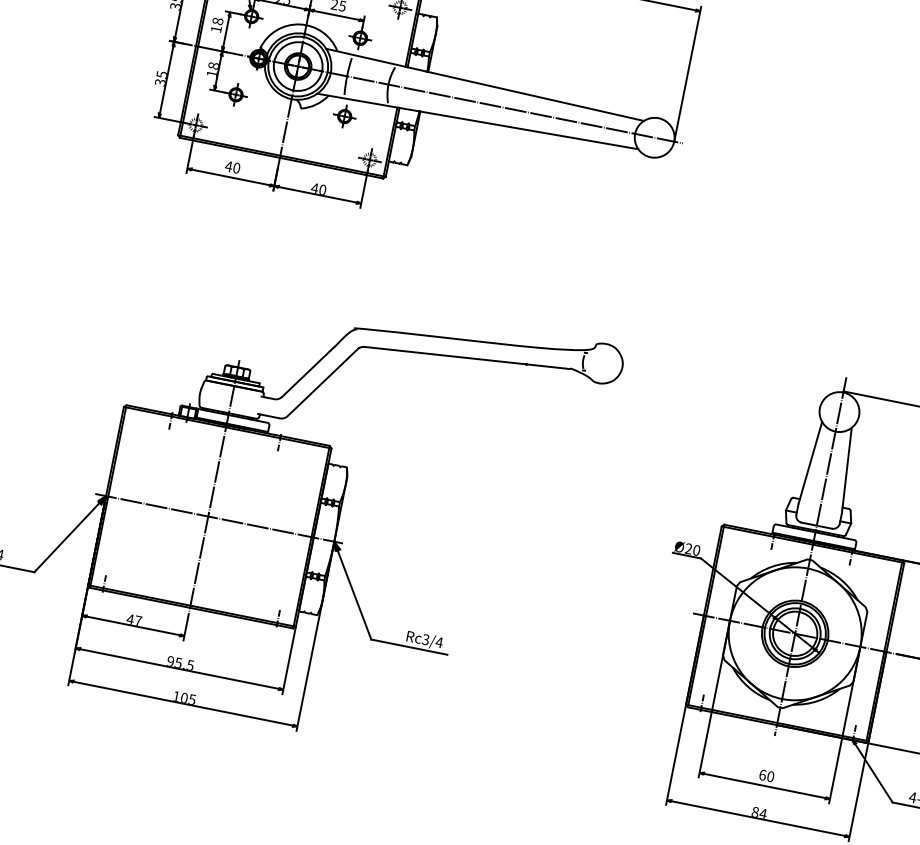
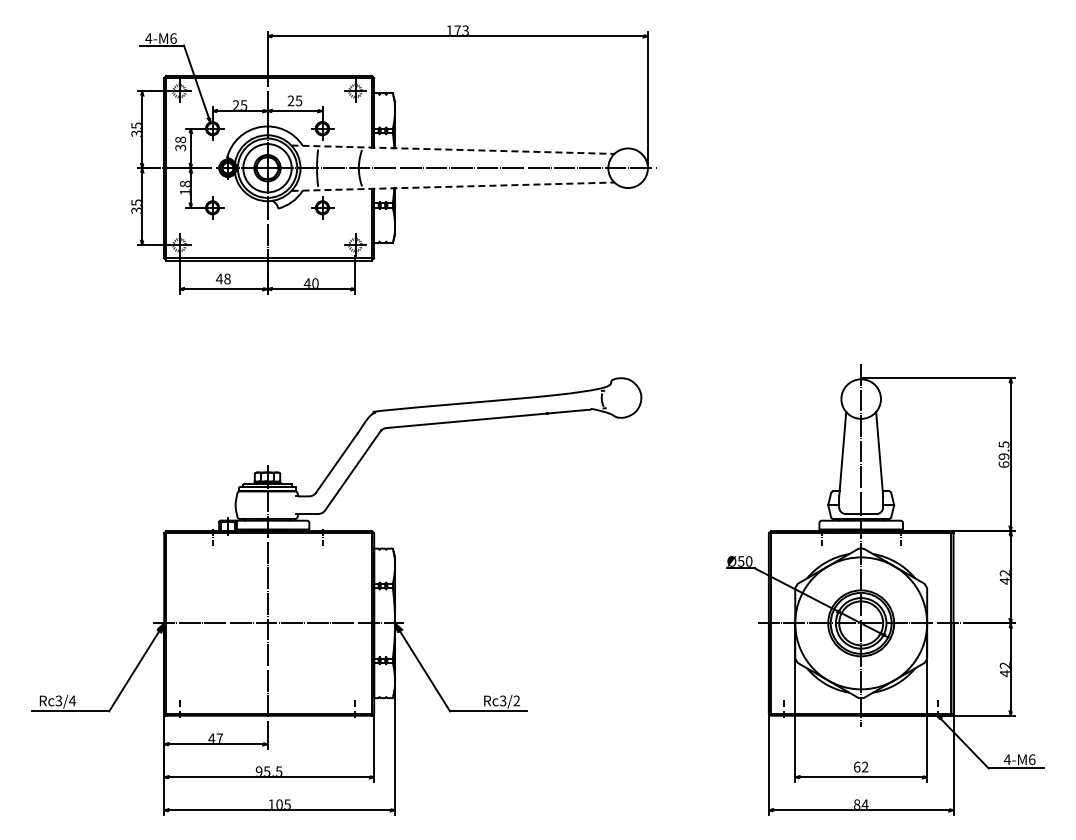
text: (216, 28) -> (180, 147), 18 -> 38
line: (484, 84) -> (452, 149), solid -> dashed
line: (477, 121) -> (452, 186), solid -> dashed
text: (236, 167) -> (227, 278), 40 -> 48
text: (688, 548) -> (740, 561), Ø20 -> Ø50
text: (439, 641) -> (516, 700), Rc3/4 -> Rc3/2
text: (770, 777) -> (865, 767), 60 -> 62

